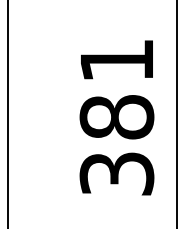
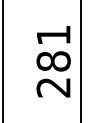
text: (116, 173) -> (53, 87), 381 -> 281

